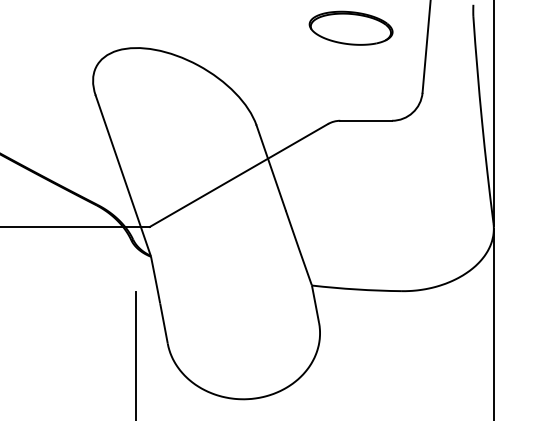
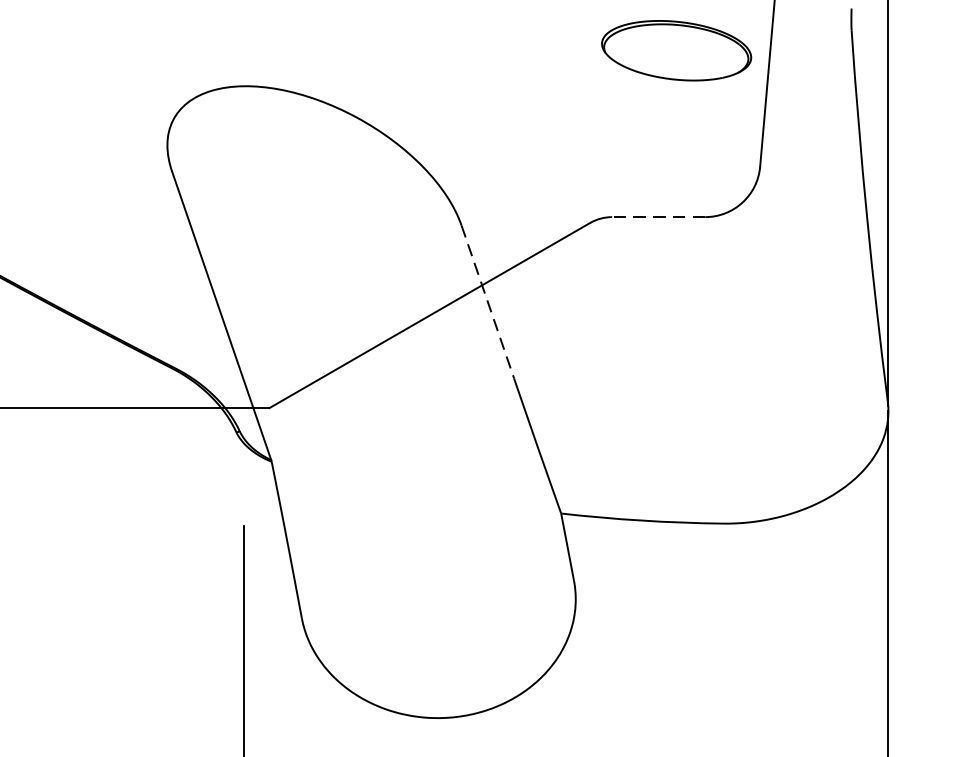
part: (350, 27) -> (675, 49), moved
line: (366, 120) -> (659, 216), solid -> dashed
line: (271, 167) -> (488, 301), solid -> dashed

